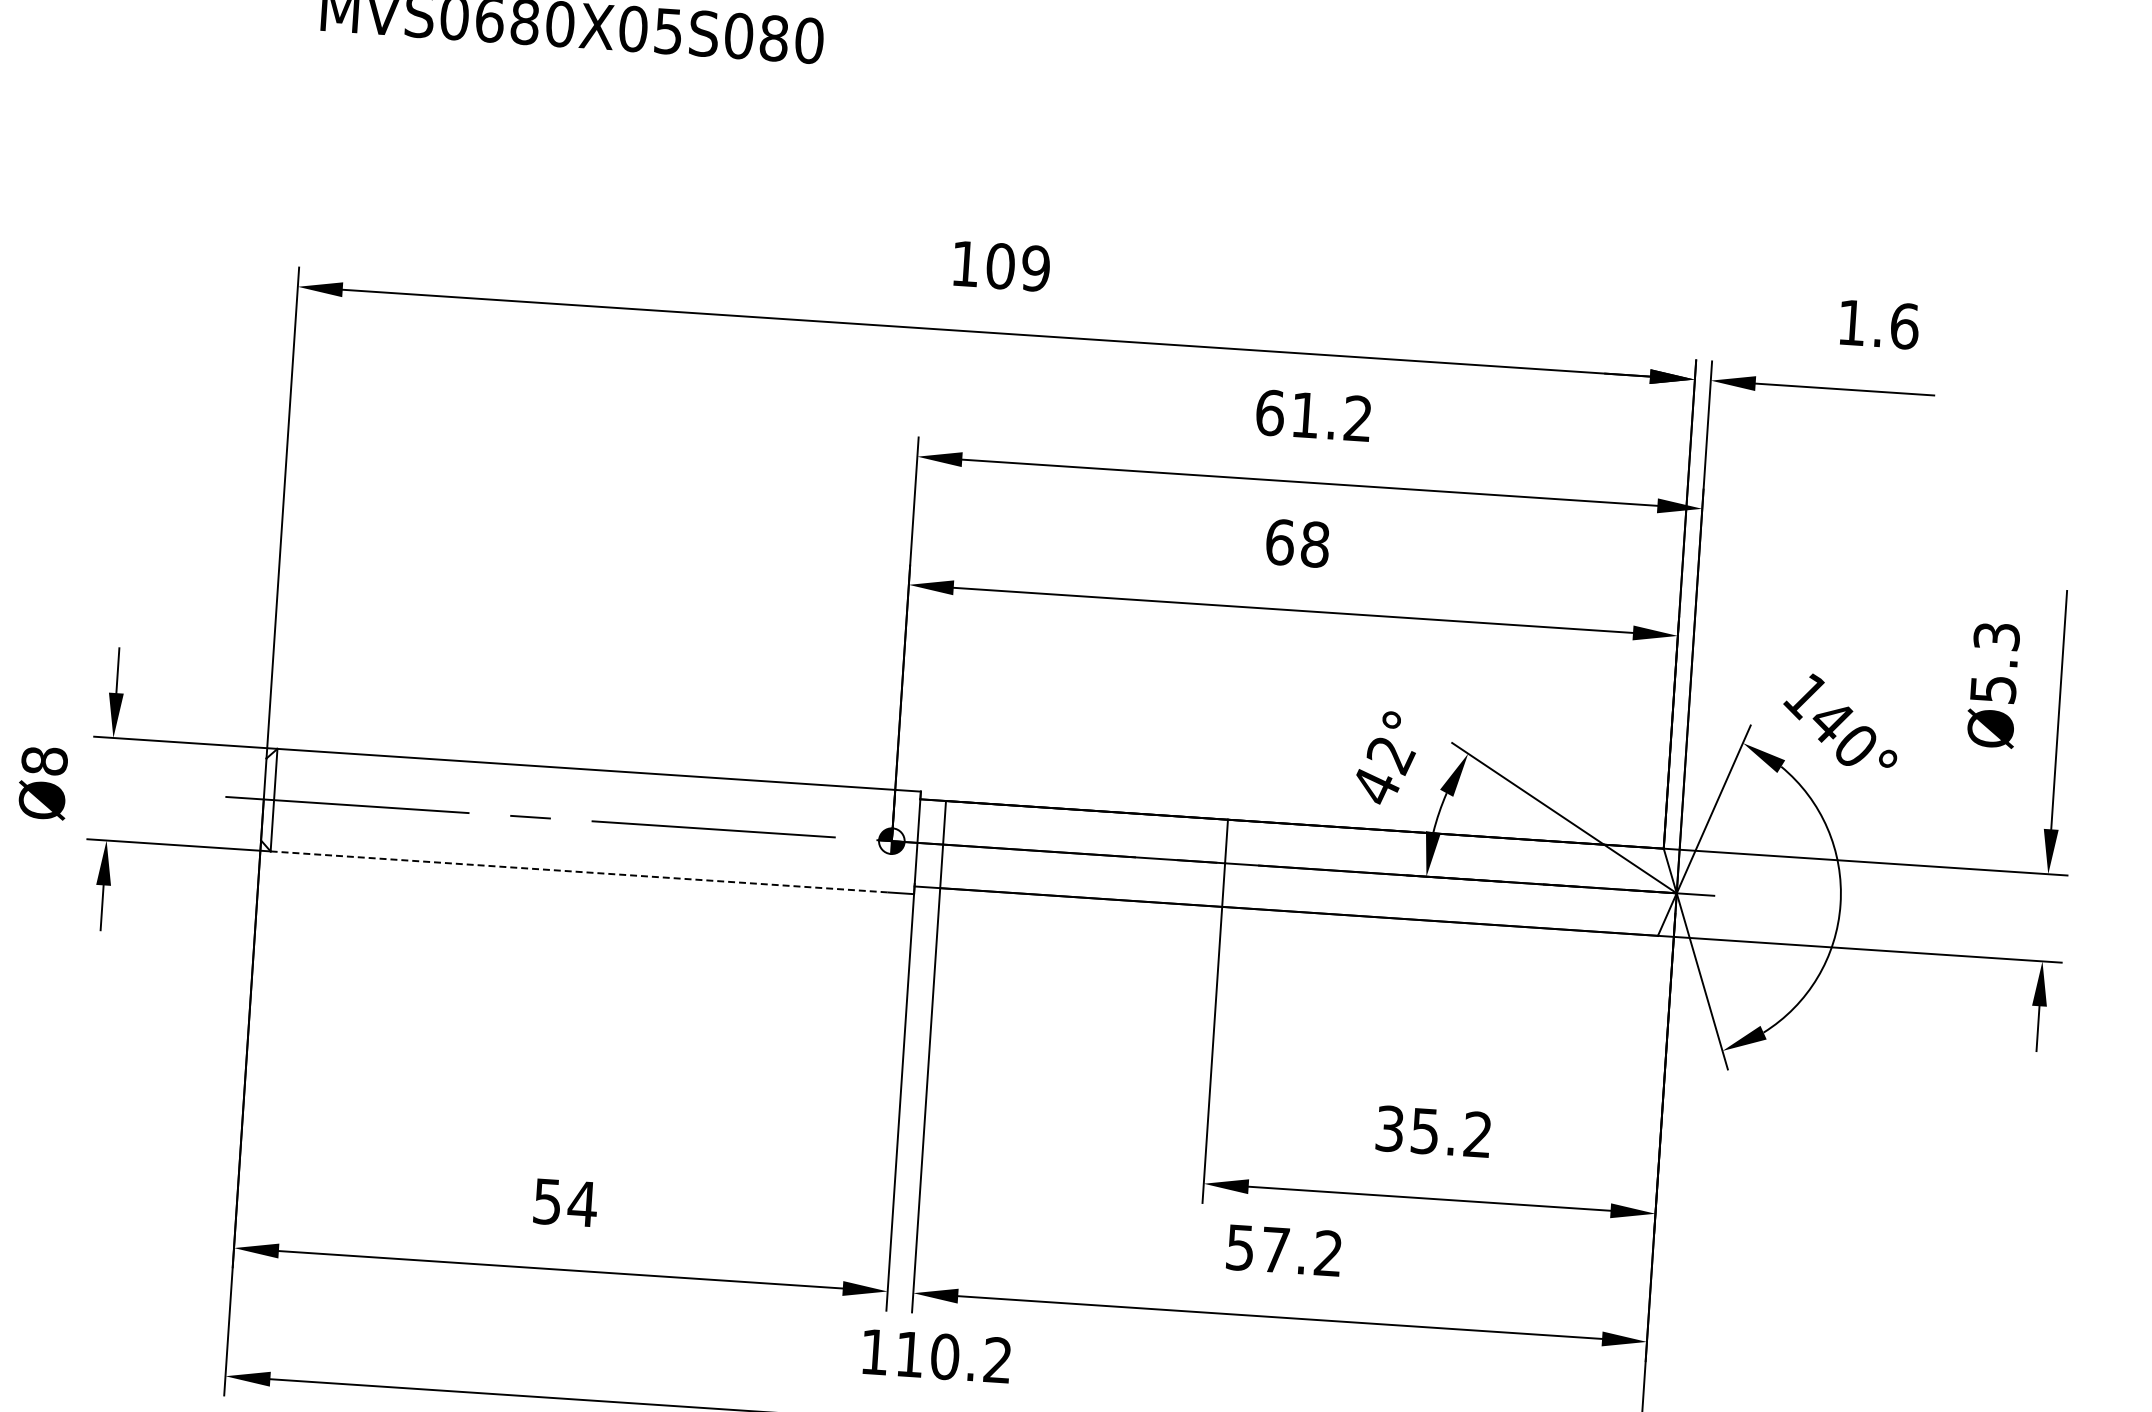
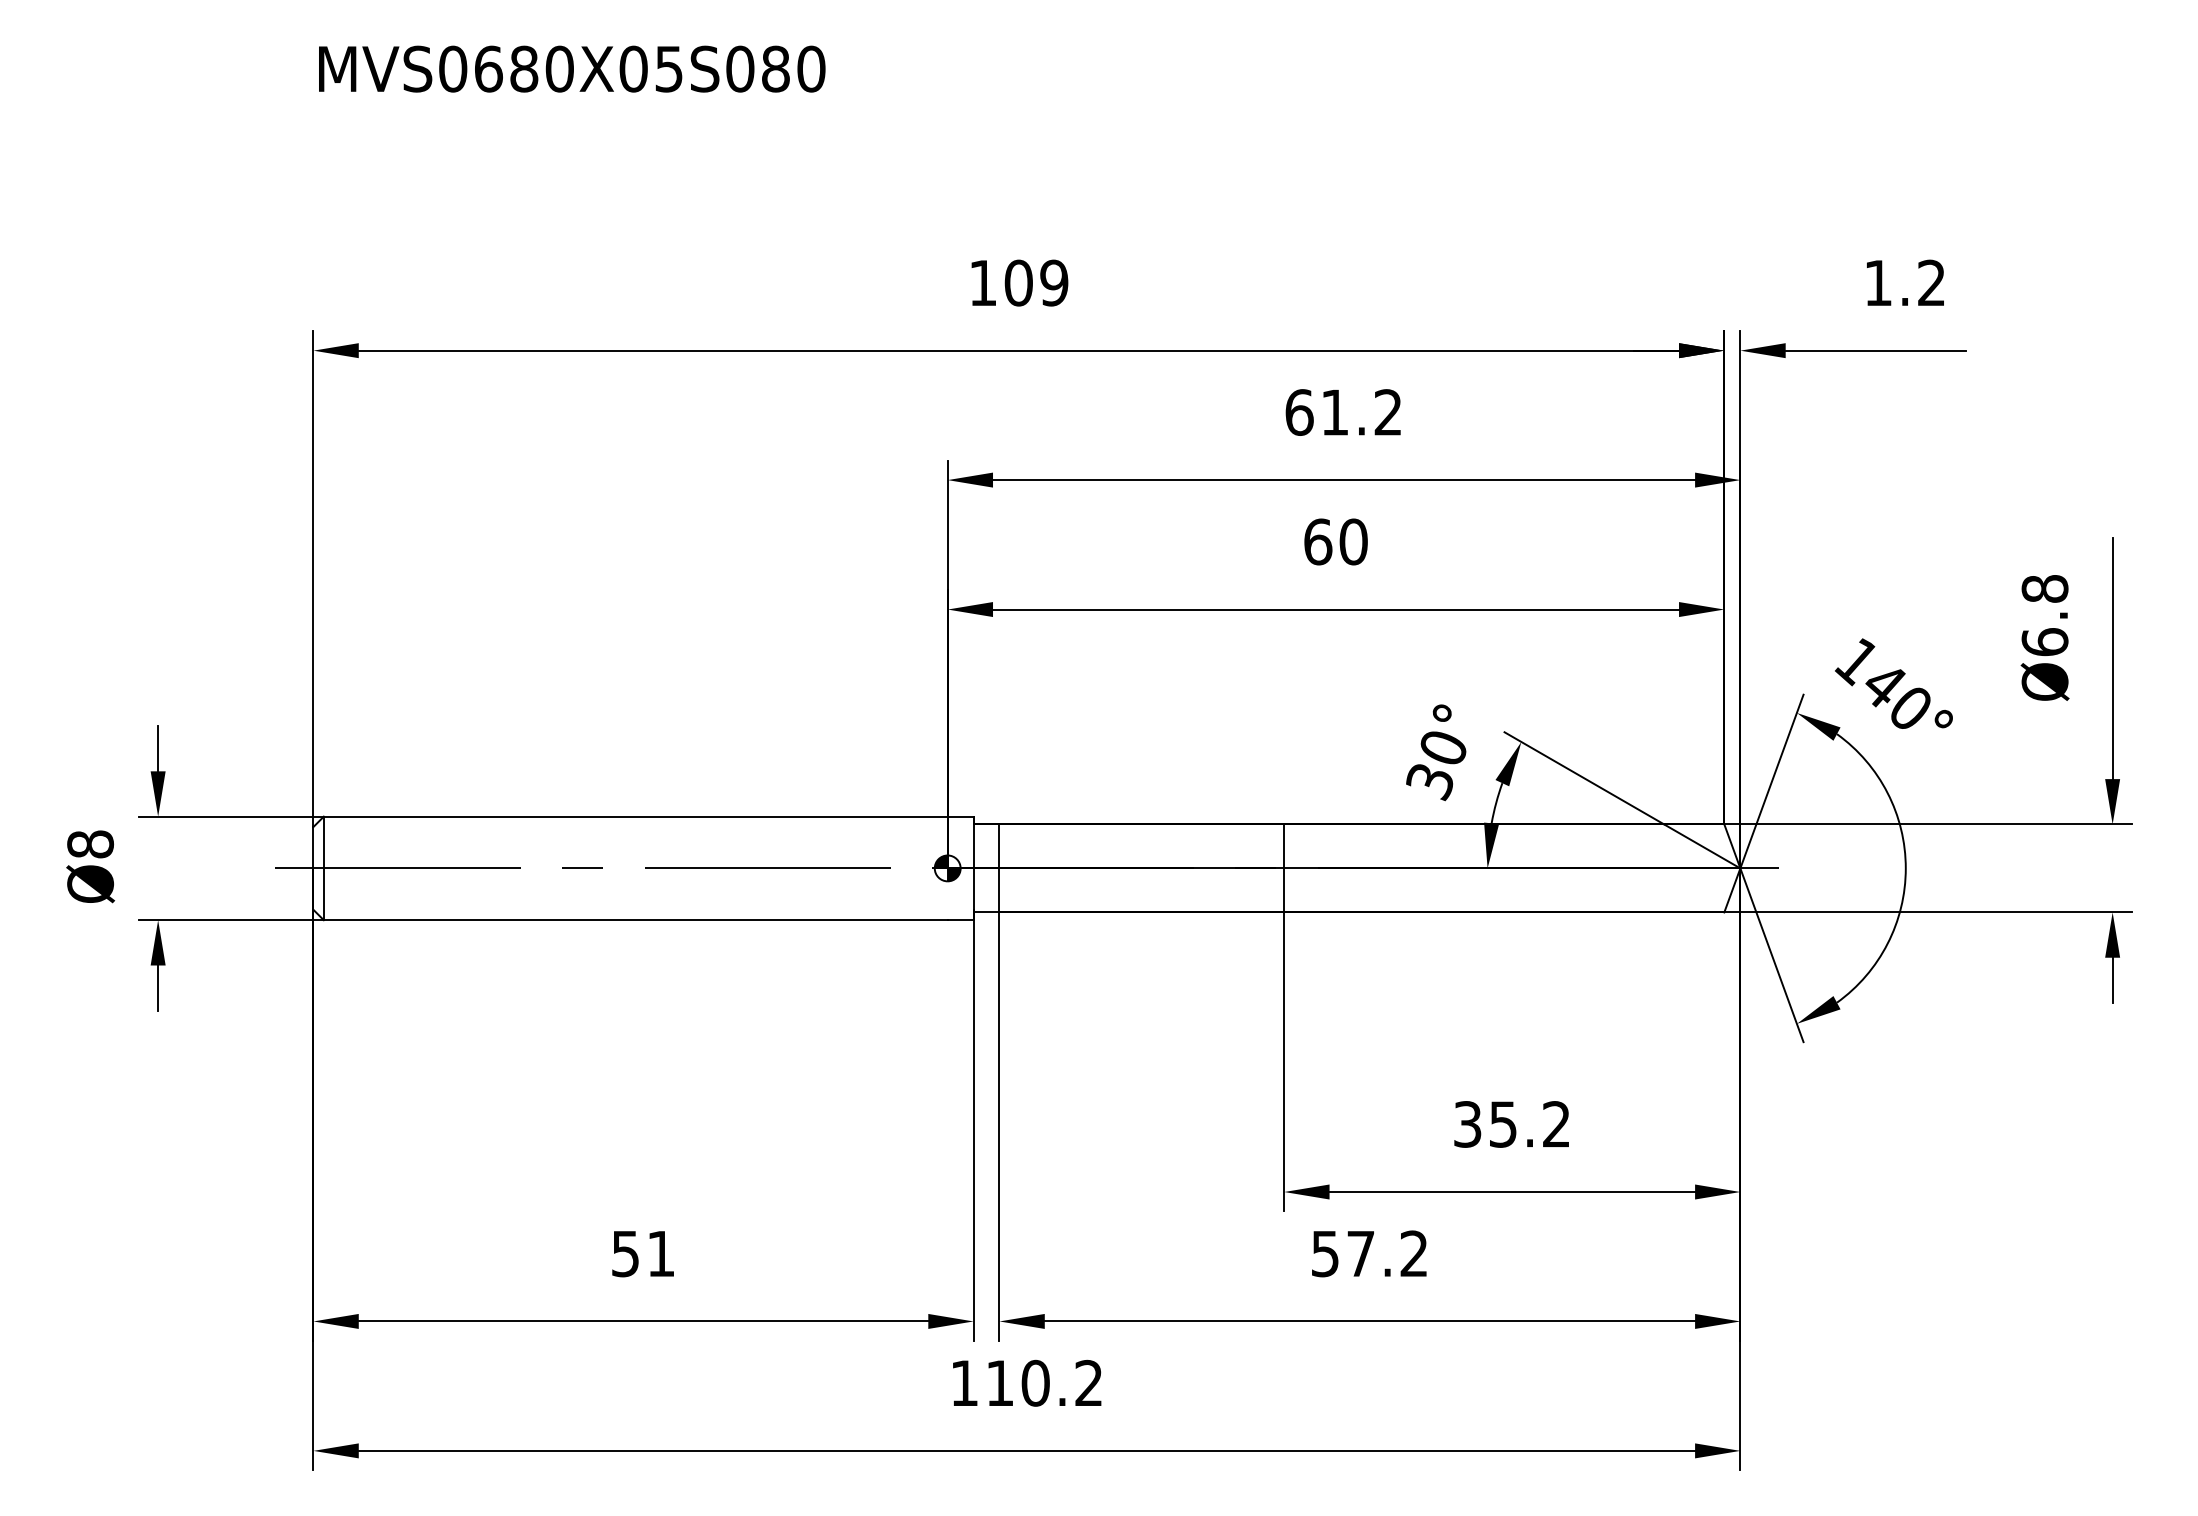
text: (1905, 325) -> (1932, 282), 1.6 -> 1.2
text: (1315, 544) -> (1353, 541), 68 -> 60
text: (1994, 662) -> (2044, 615), Ø5.3 -> Ø6.8
text: (1383, 772) -> (1437, 766), 42° -> 30°
line: (579, 872) -> (635, 920), dashed -> solid
text: (582, 1203) -> (660, 1253), 54 -> 51

